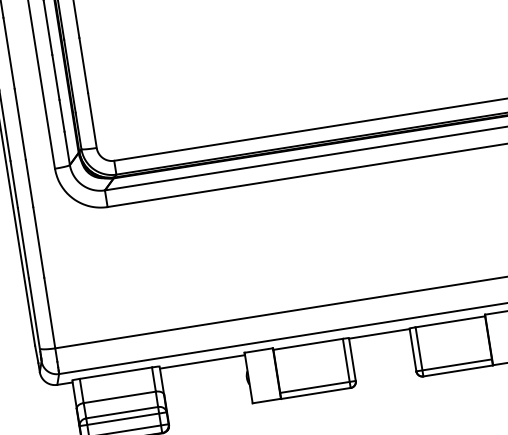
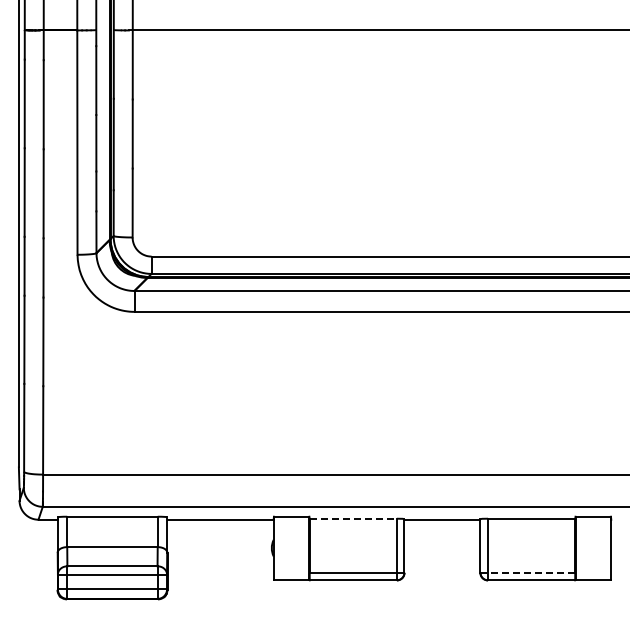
line: (308, 344) -> (353, 518), solid -> dashed
line: (454, 365) -> (528, 572), solid -> dashed

